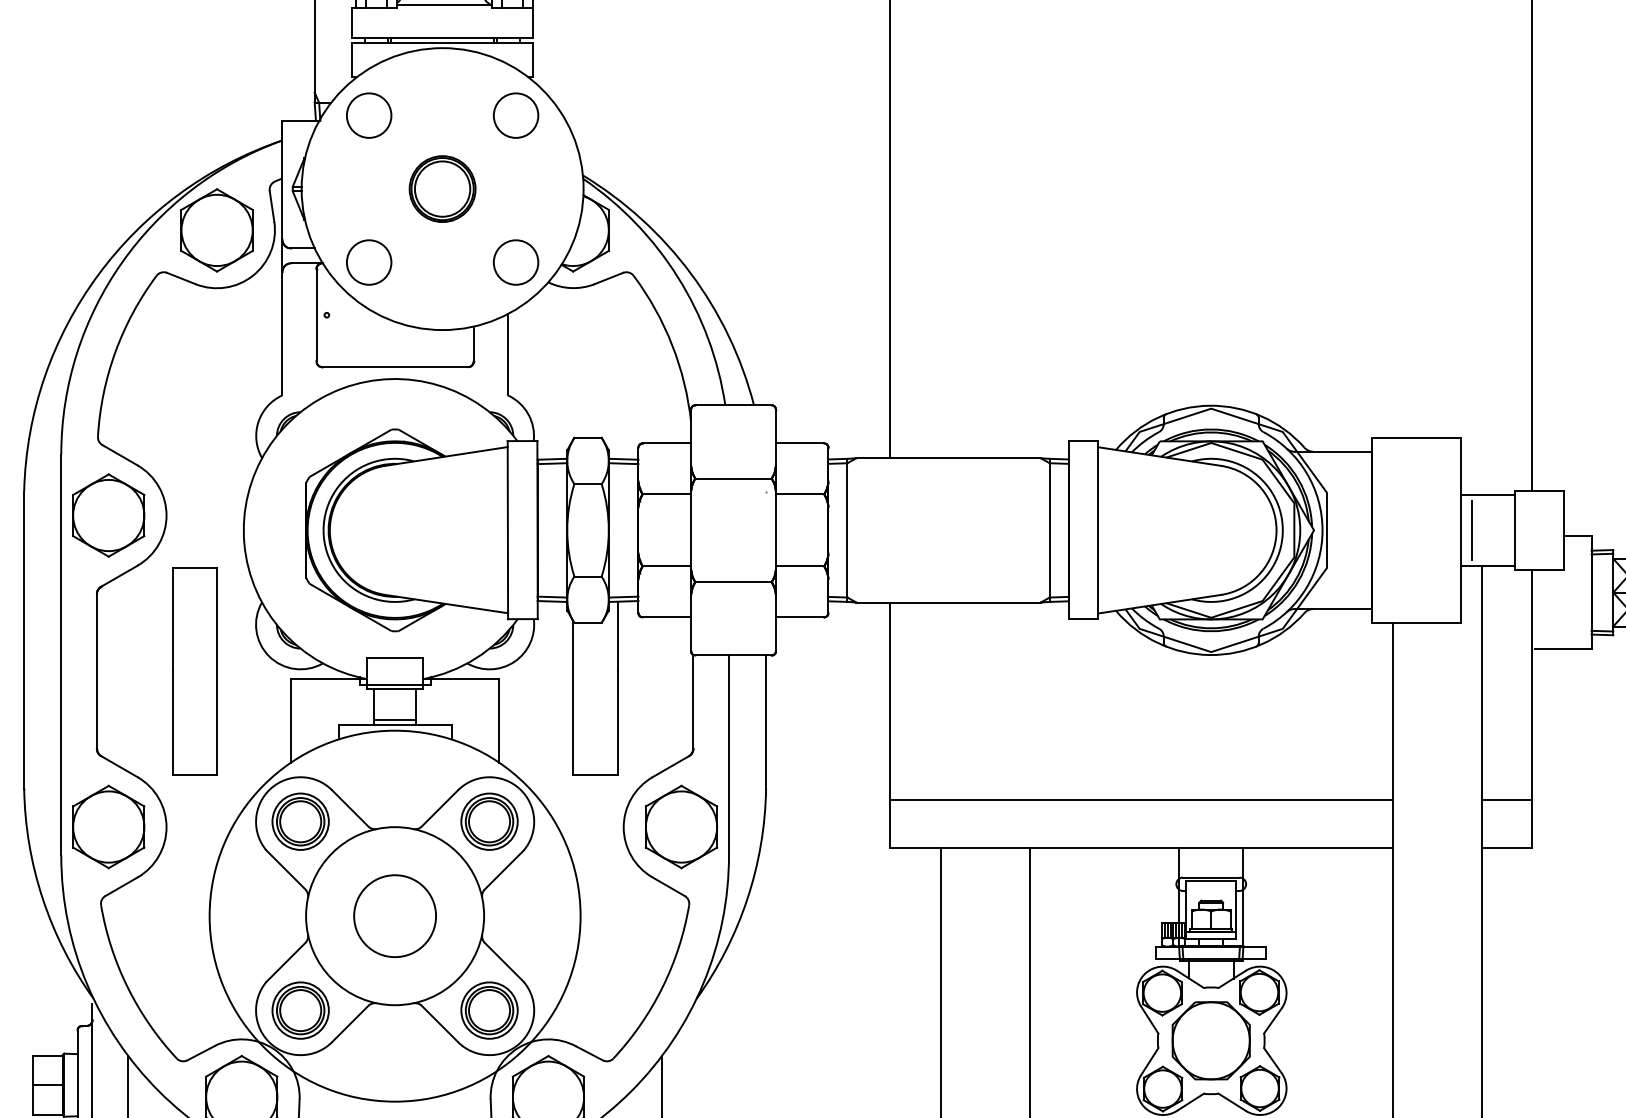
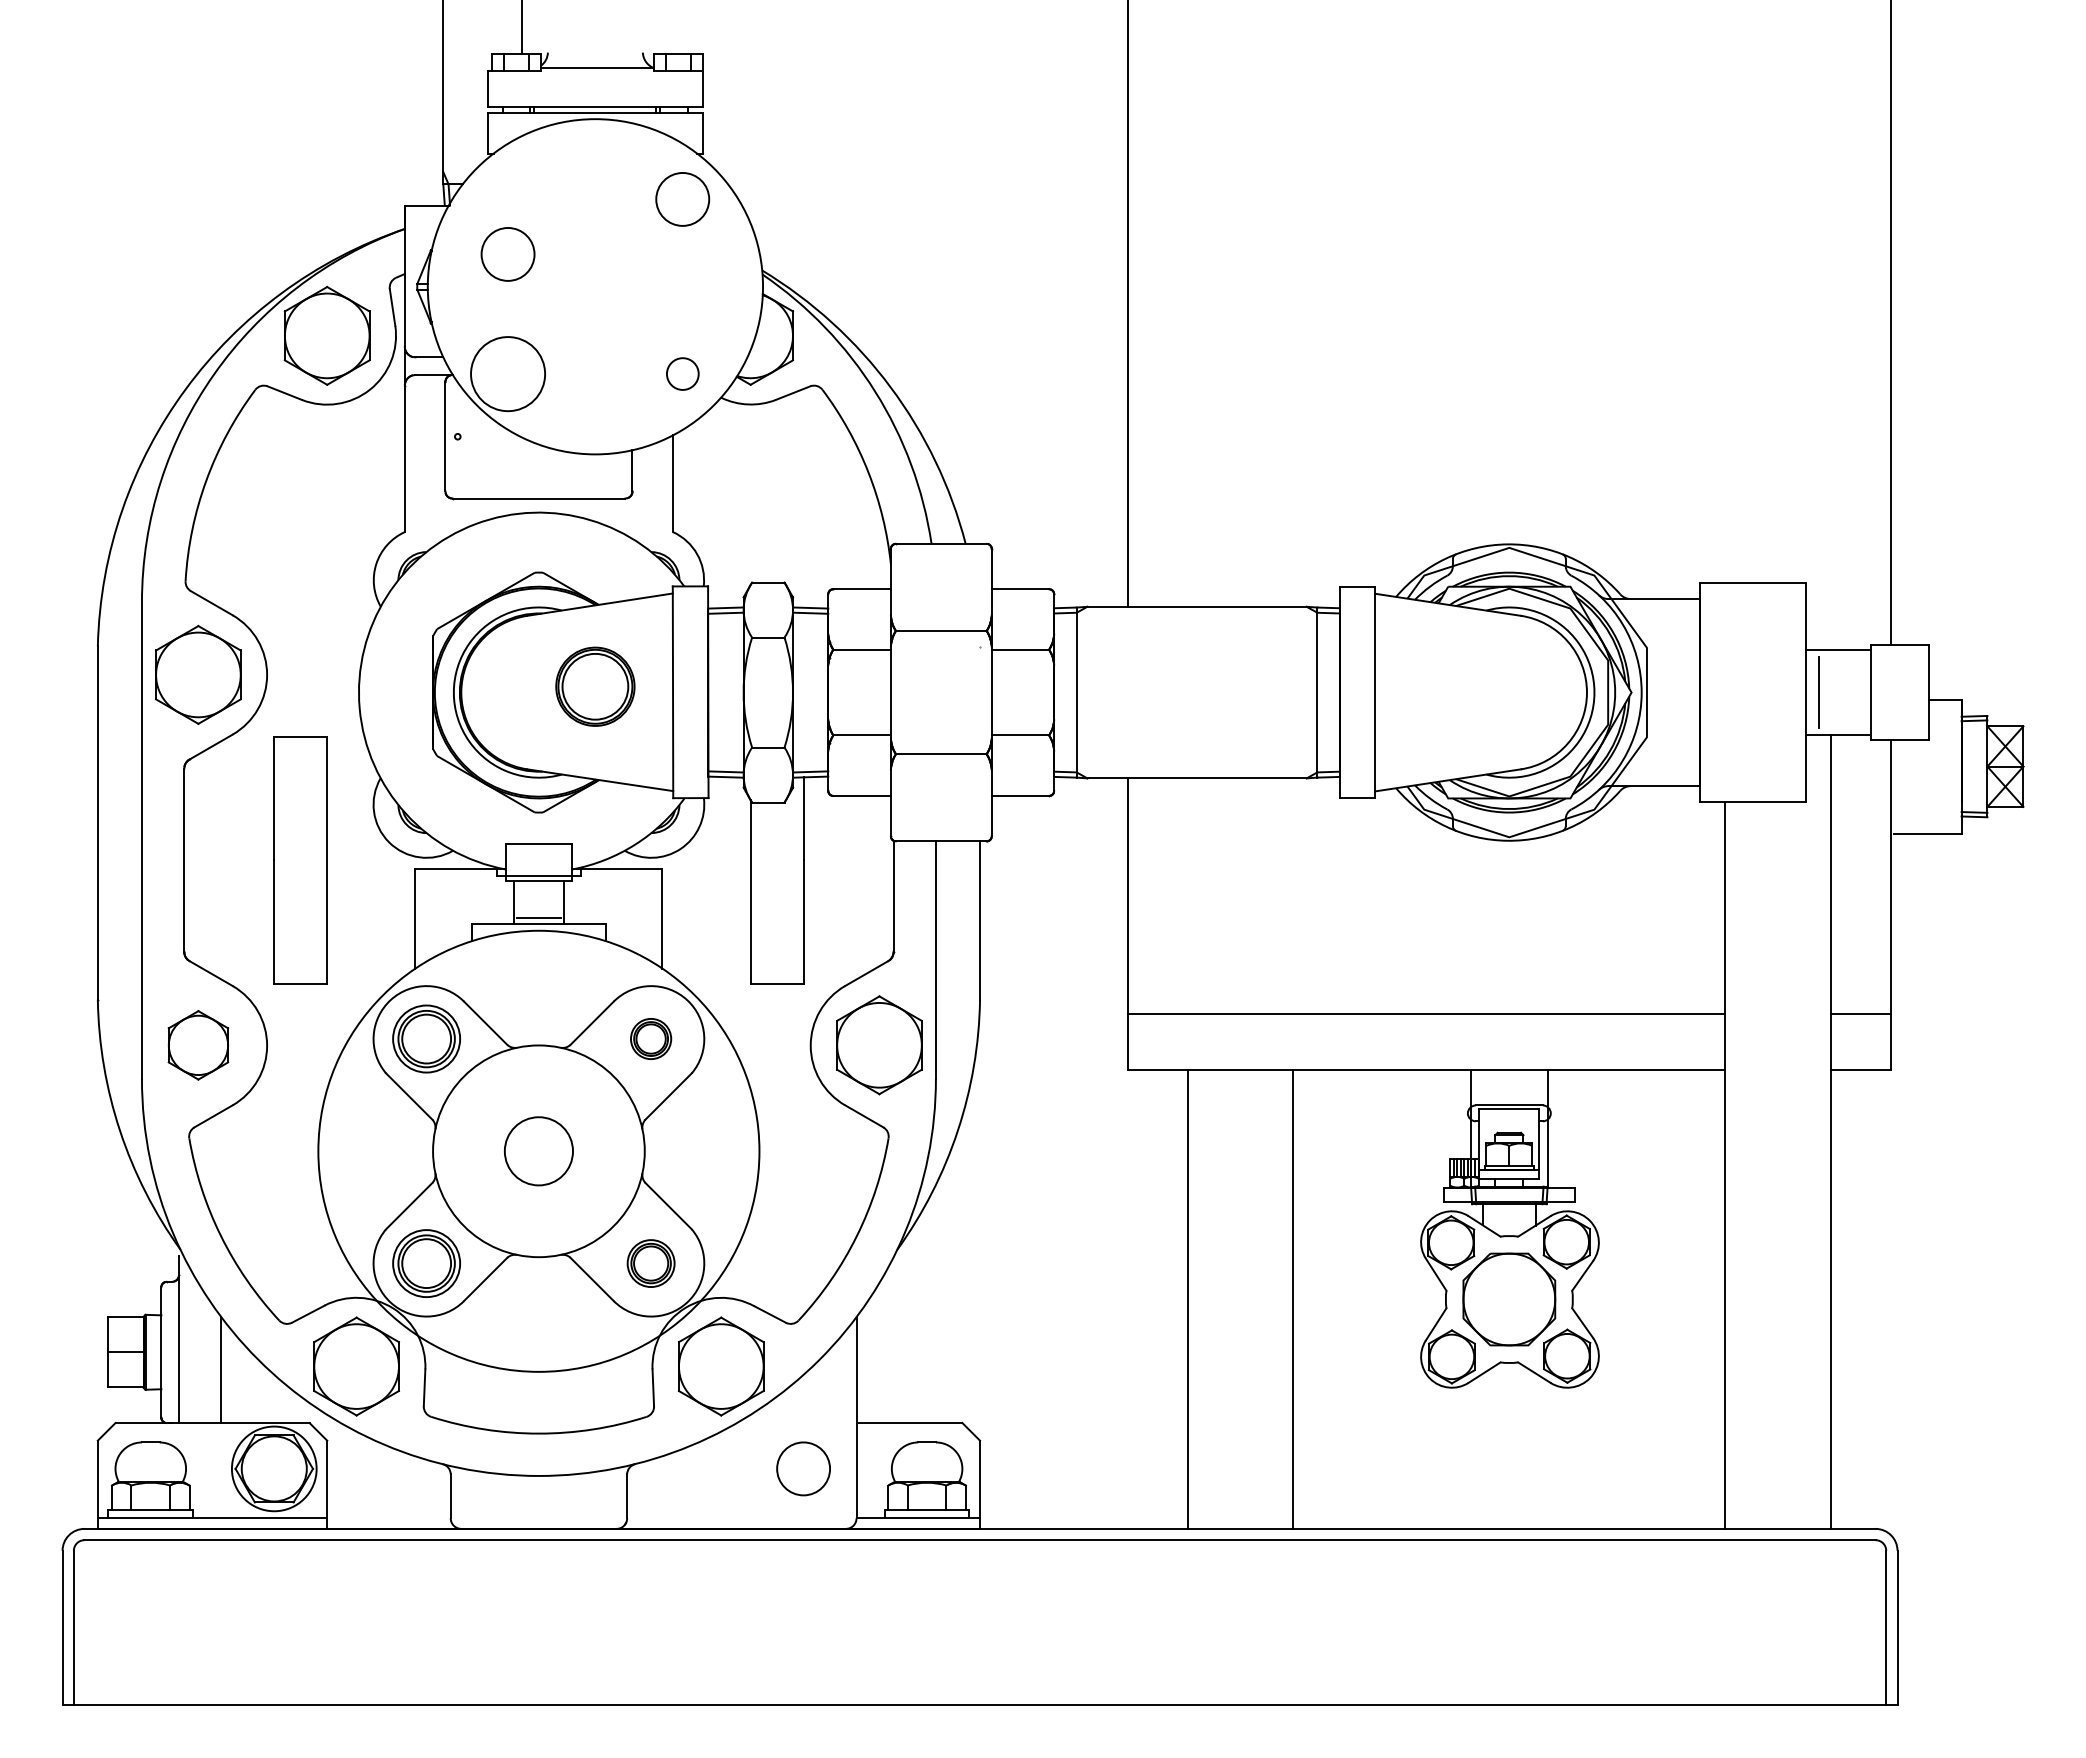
circle: (368, 115) -> (507, 254), moved
part: (442, 188) -> (595, 686), moved
circle: (368, 262) -> (507, 373), size x1.4
circle: (515, 262) -> (682, 373), size x0.6
part: (488, 821) -> (650, 1038), size x0.6
part: (108, 827) -> (198, 1045), size x0.7
circle: (394, 916) -> (538, 1151), size x0.7
part: (488, 1010) -> (650, 1263), size x0.7

